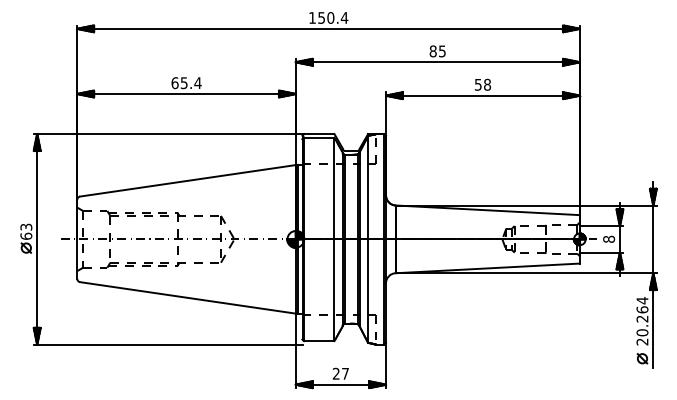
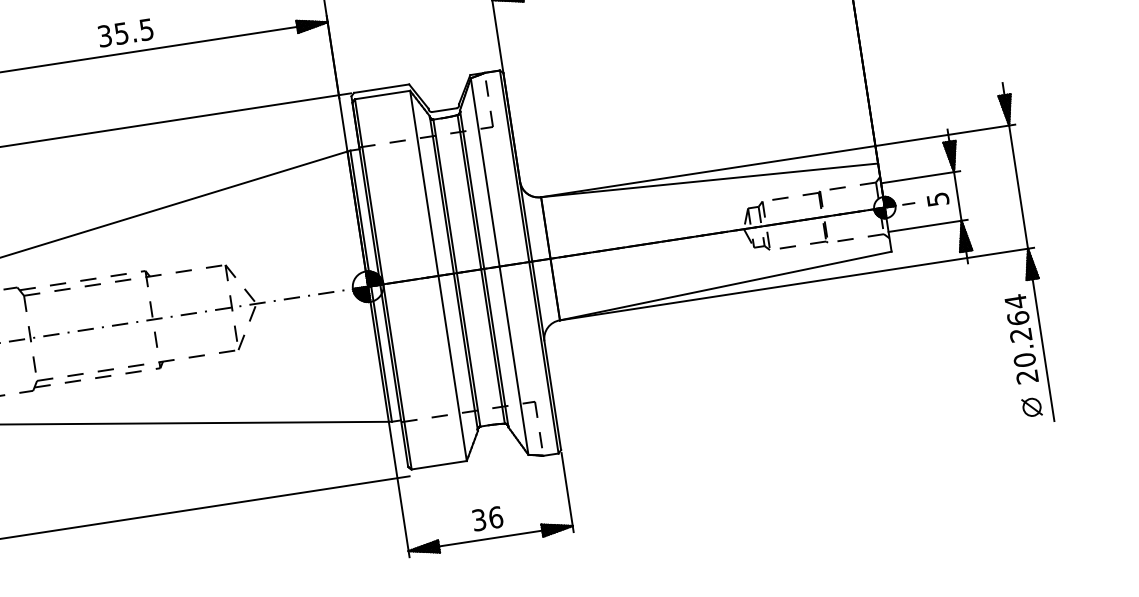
text: (186, 83) -> (125, 33), 65.4 -> 35.5
text: (609, 238) -> (938, 197), 8 -> 5
text: (340, 373) -> (486, 518), 27 -> 36

